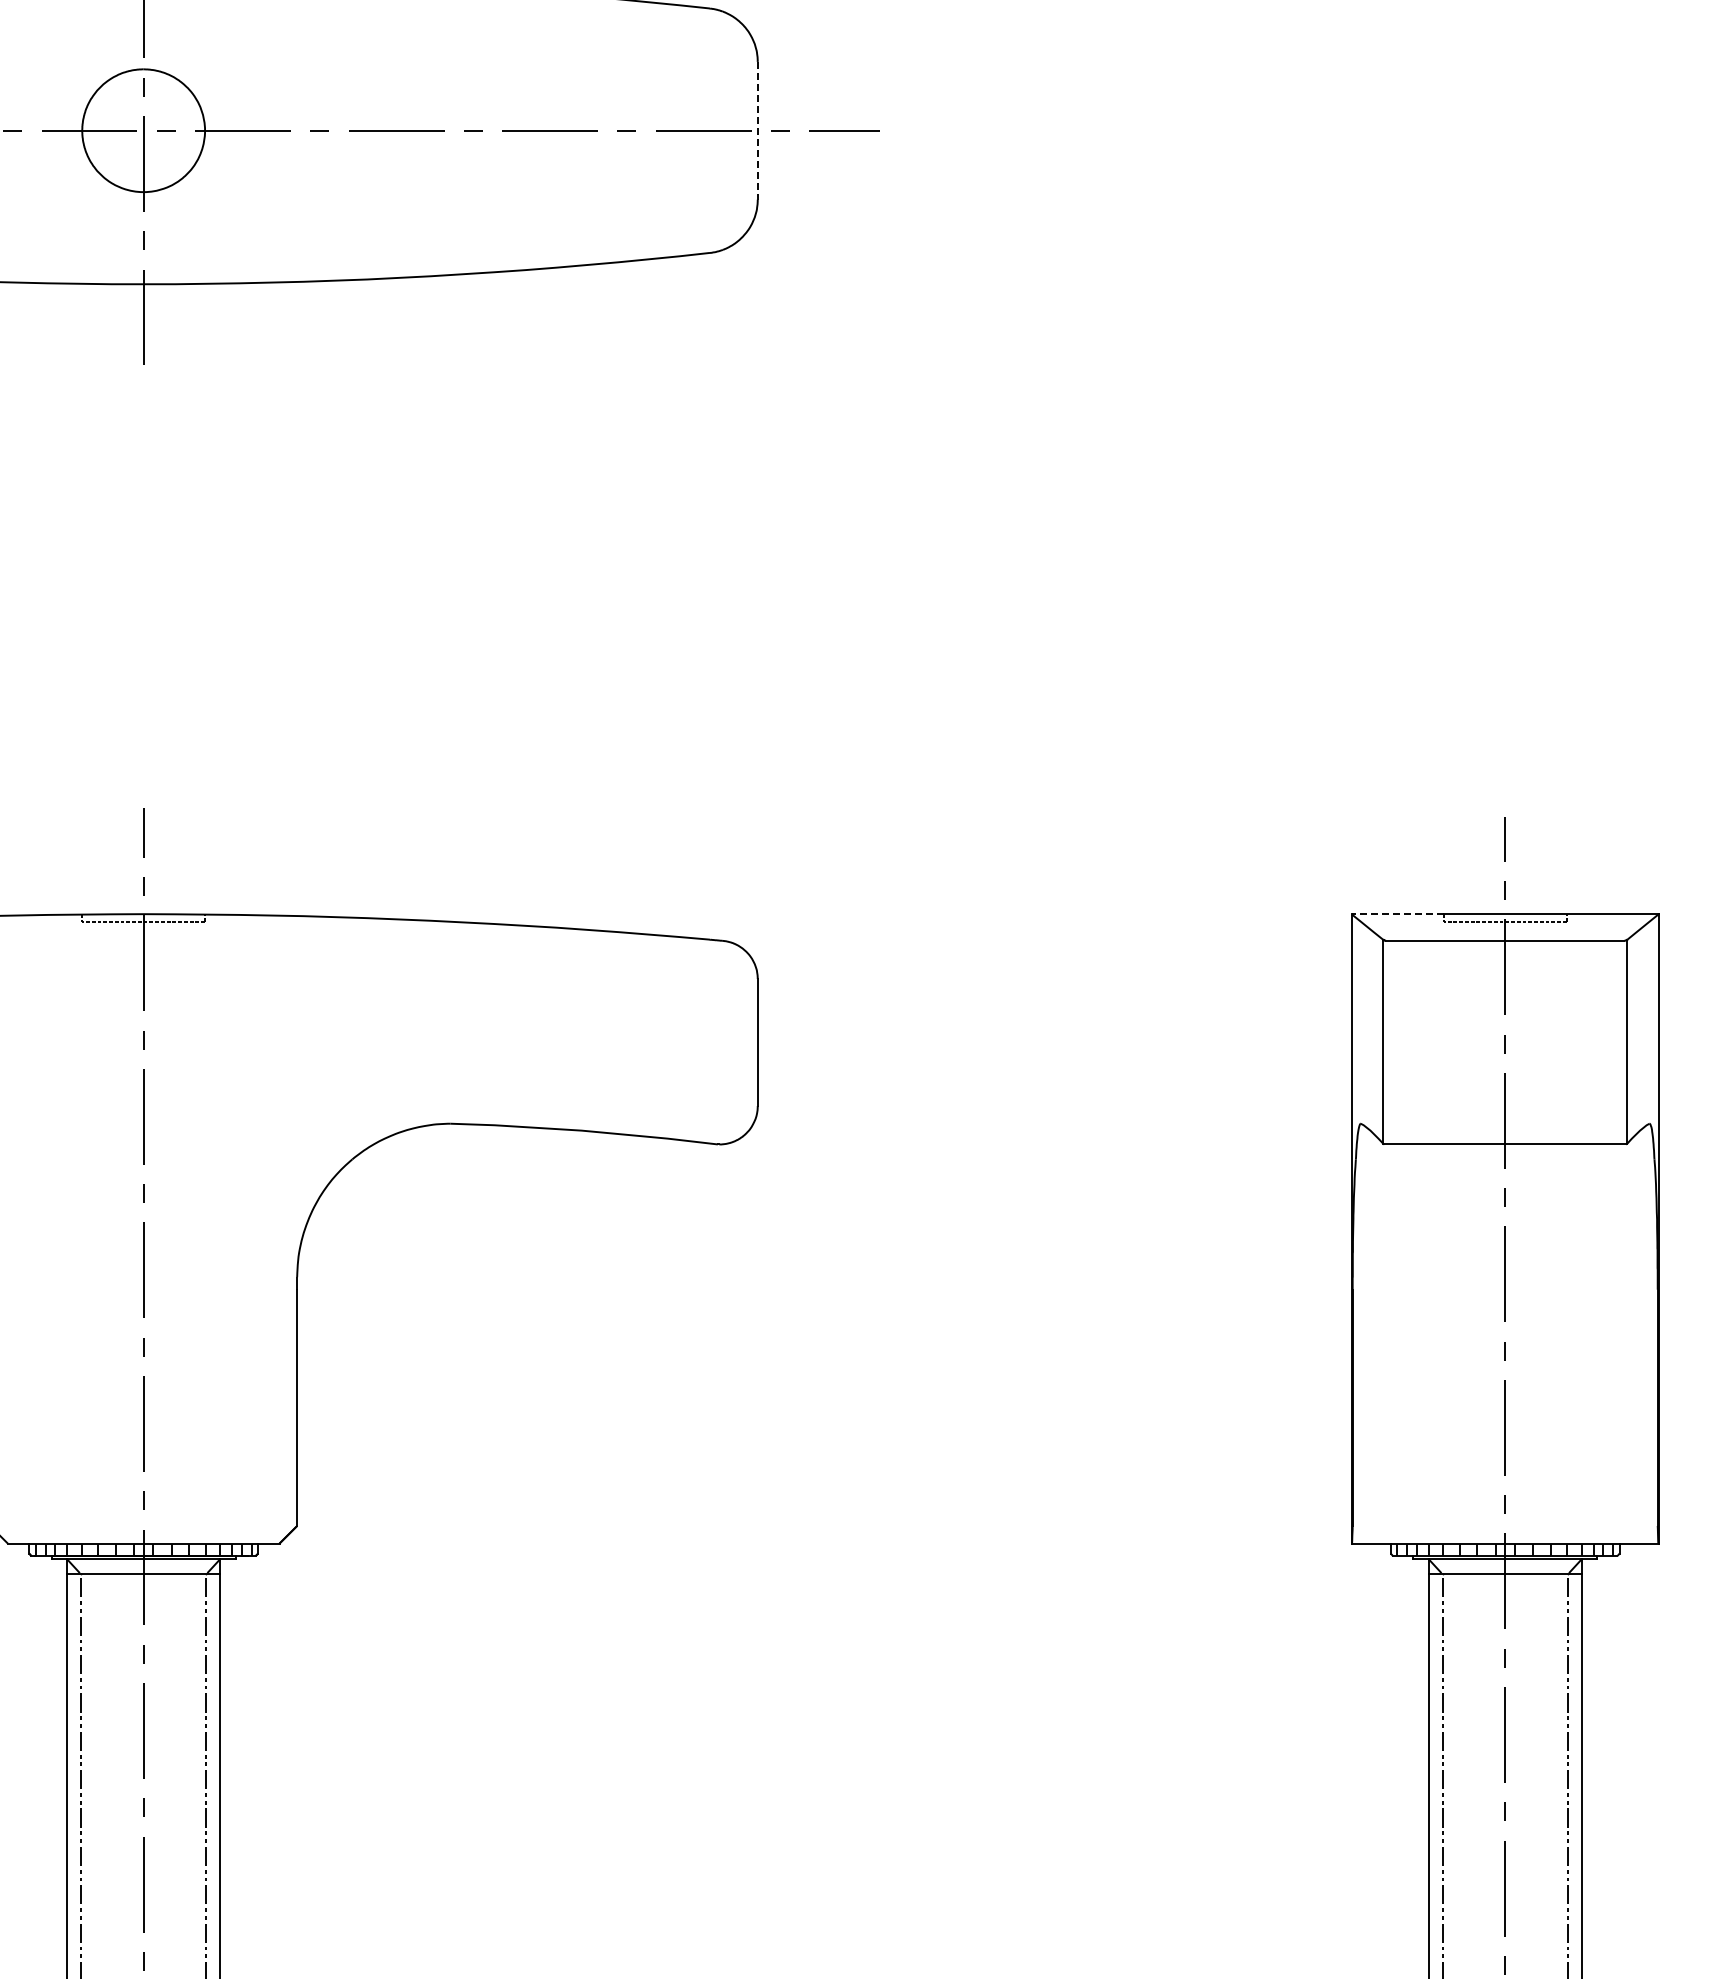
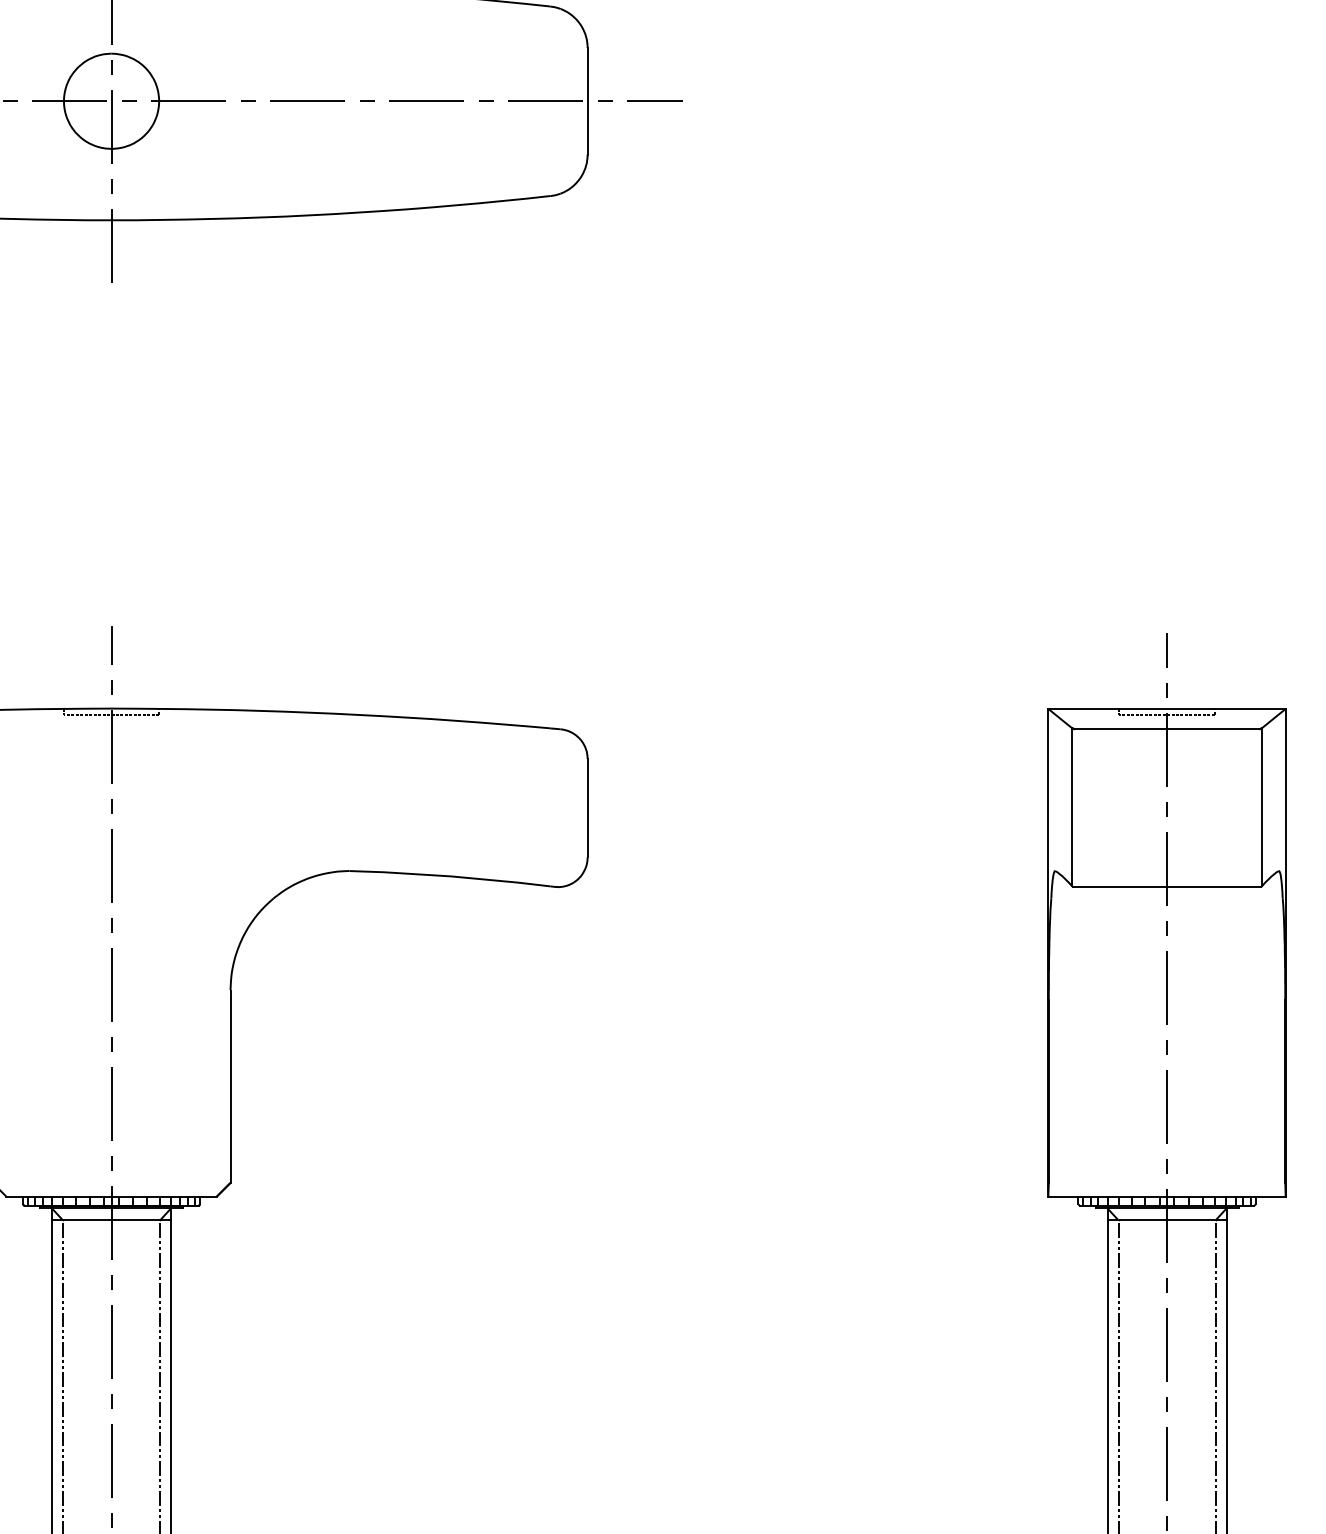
line: (757, 130) -> (587, 101), dashed -> solid
line: (1397, 914) -> (1083, 708), dashed -> solid

